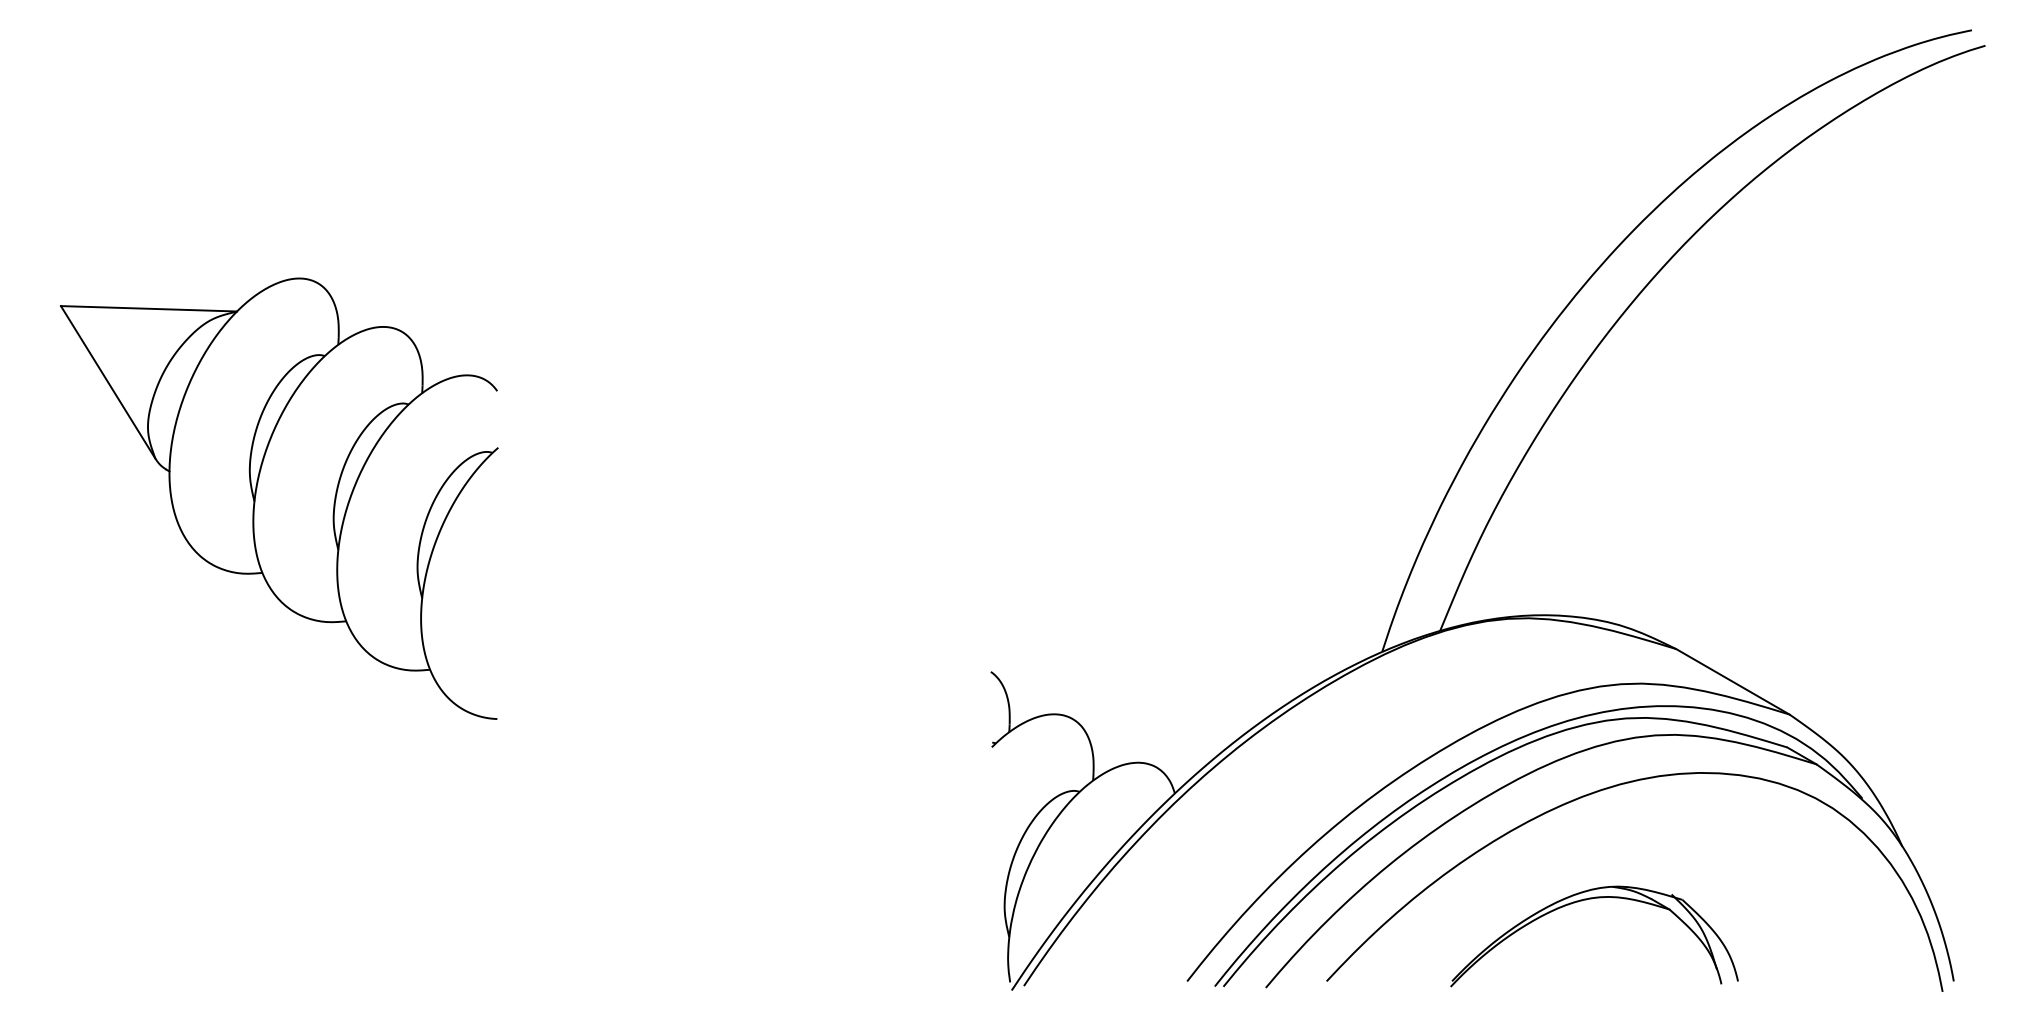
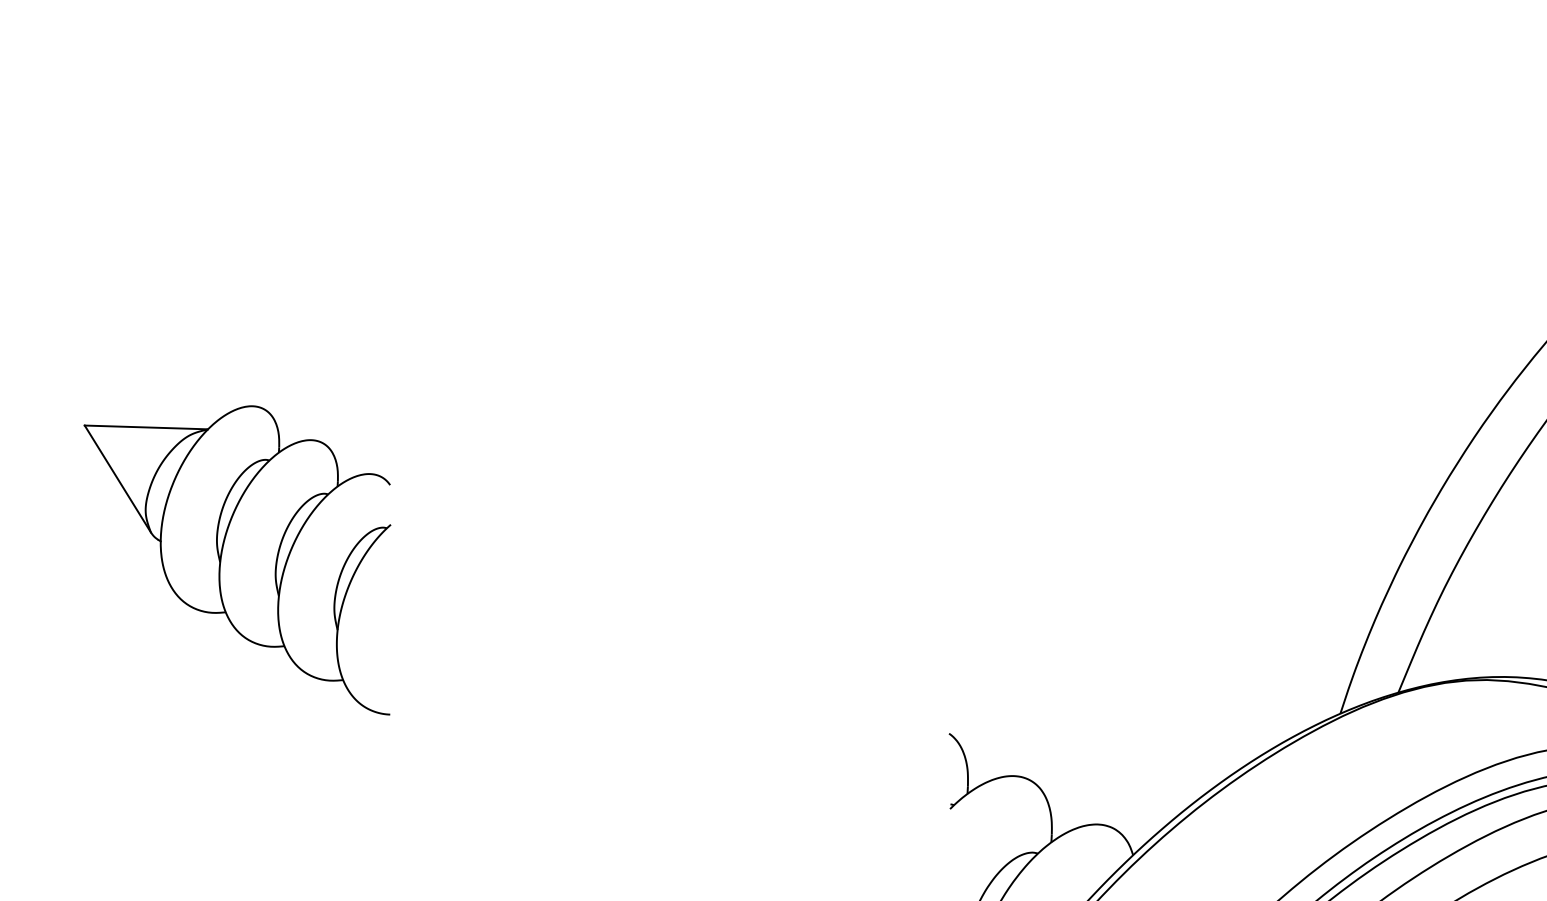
part: (279, 498) -> (237, 560), size x0.7

